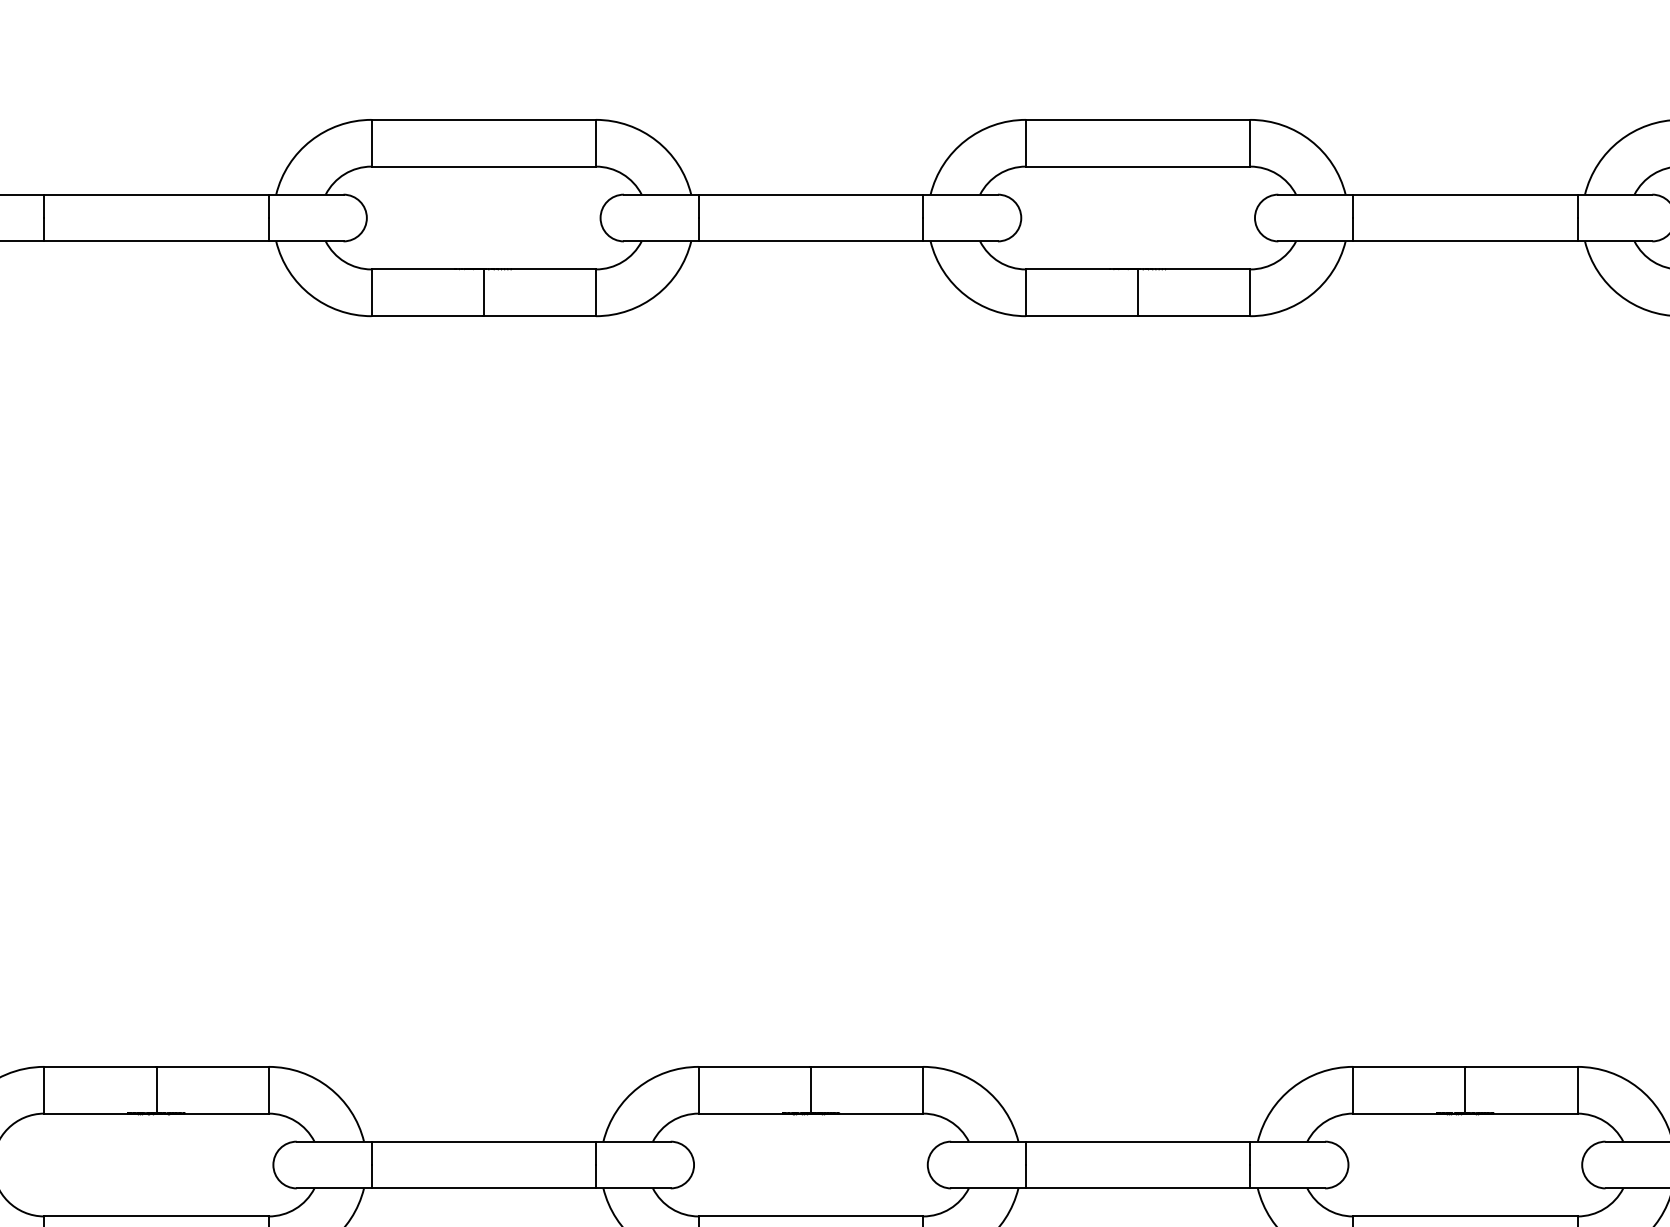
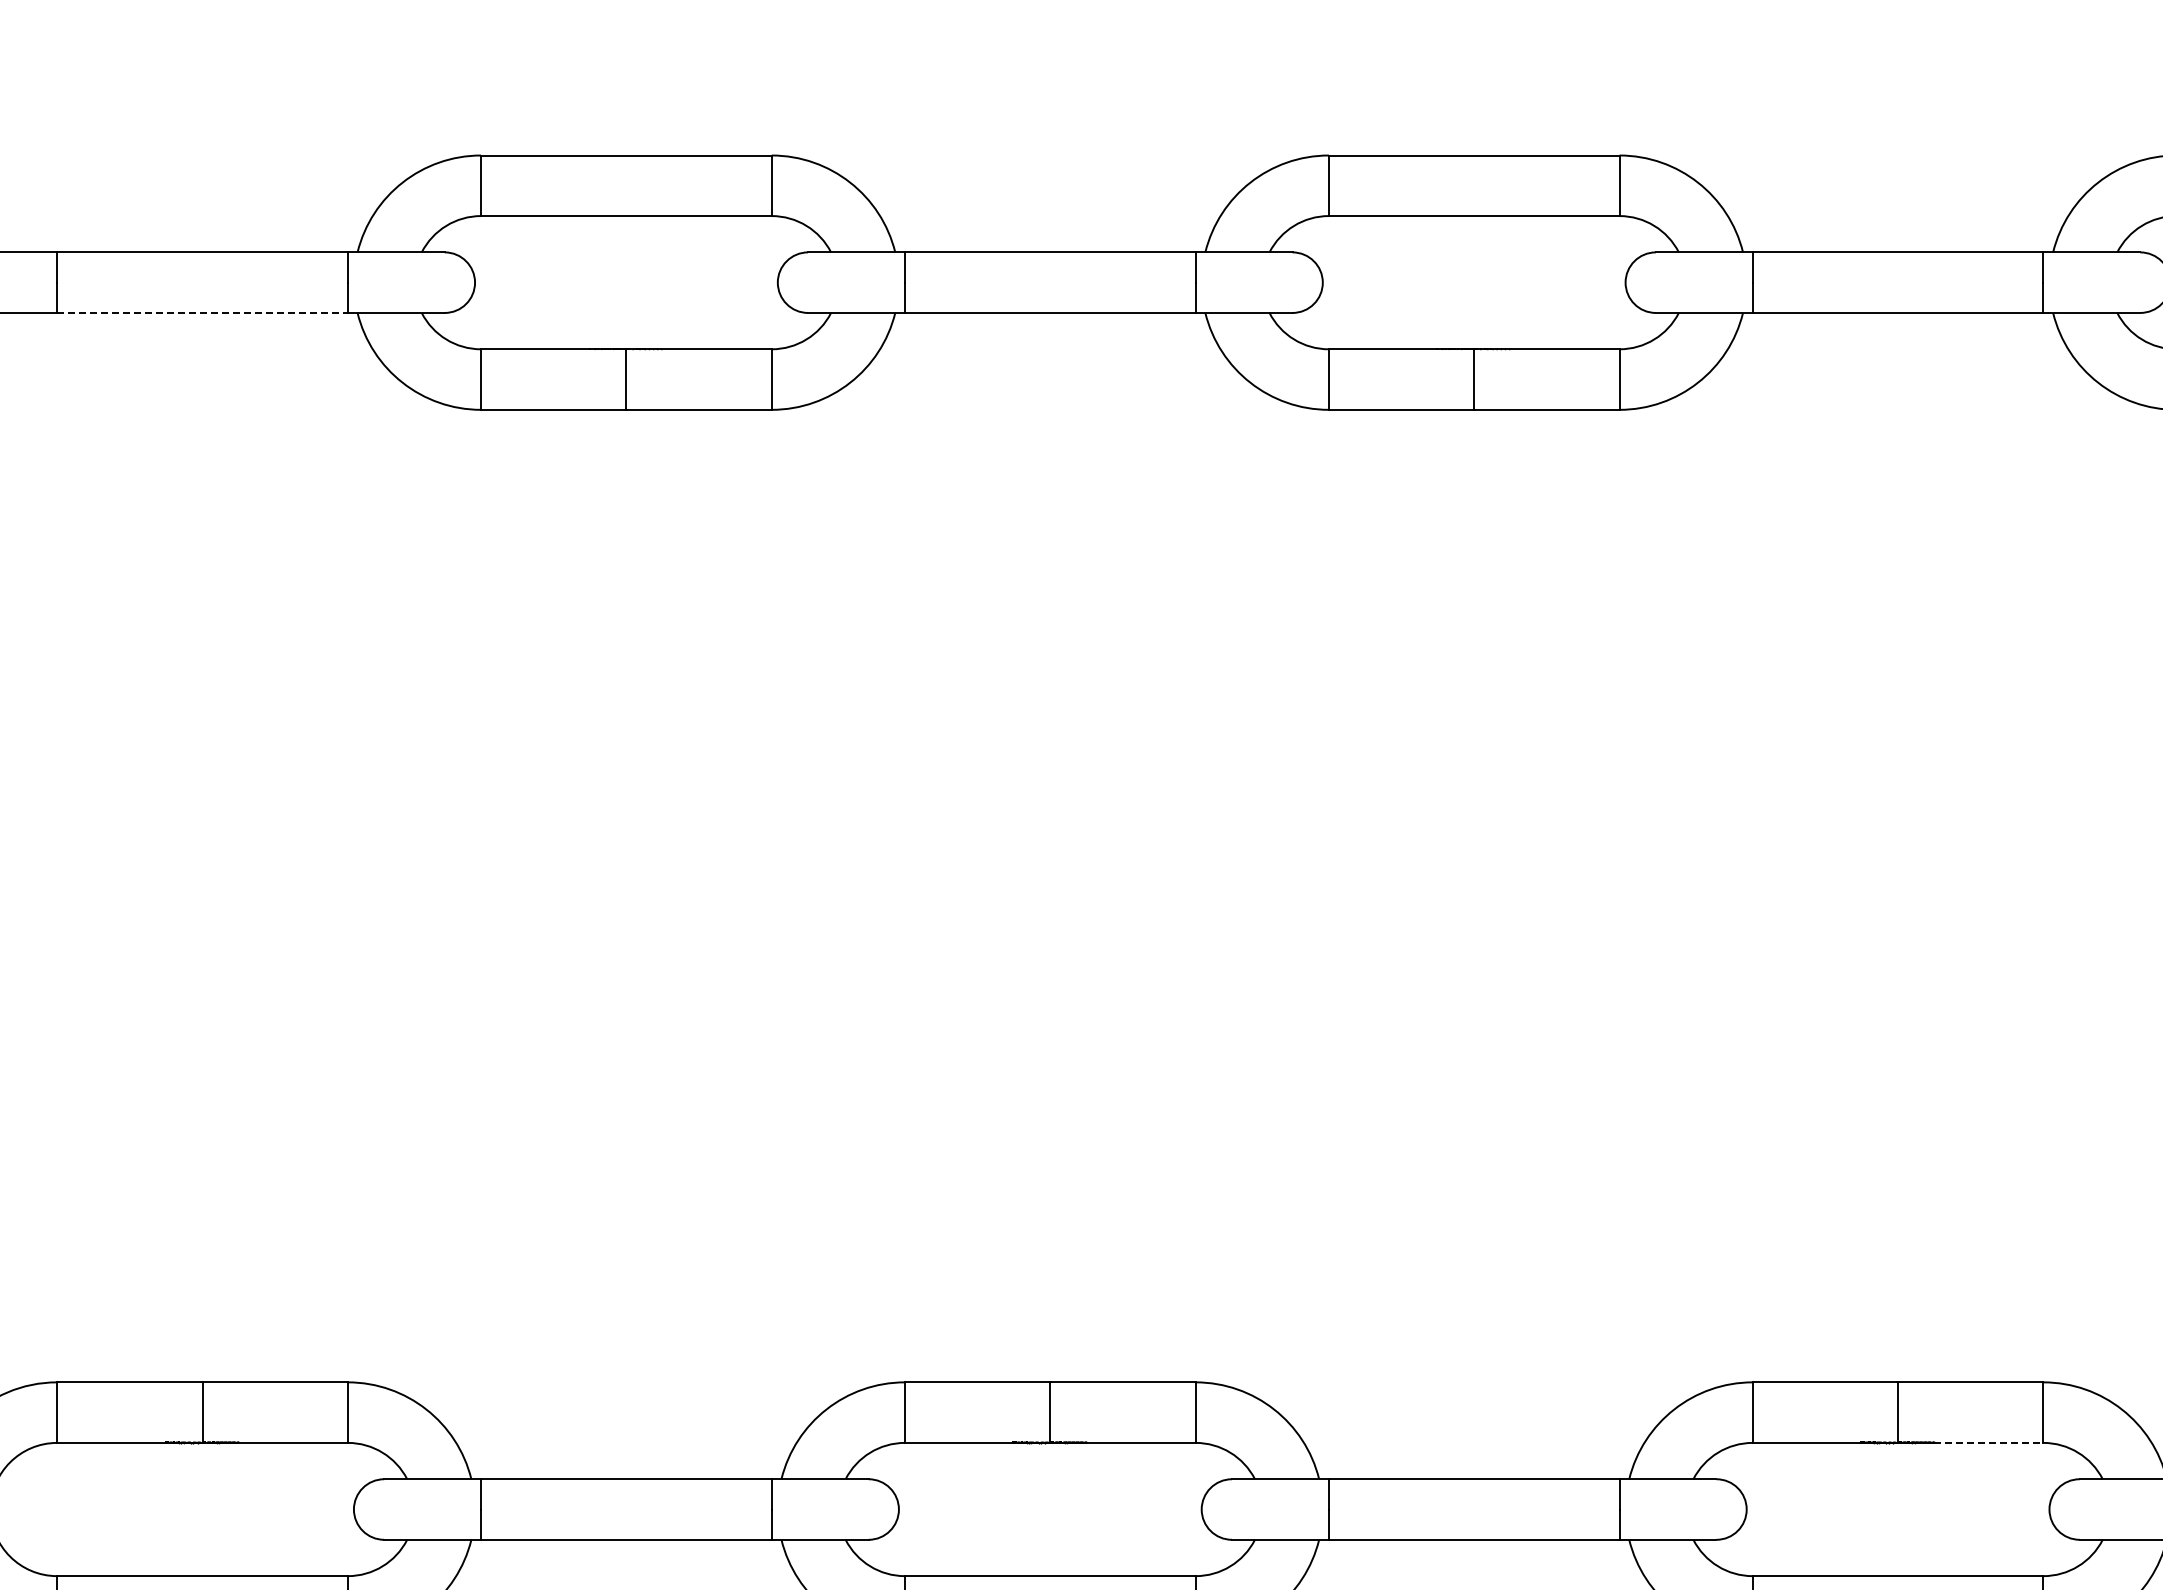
line: (157, 241) -> (203, 312), solid -> dashed
line: (1535, 1113) -> (1988, 1442), solid -> dashed

